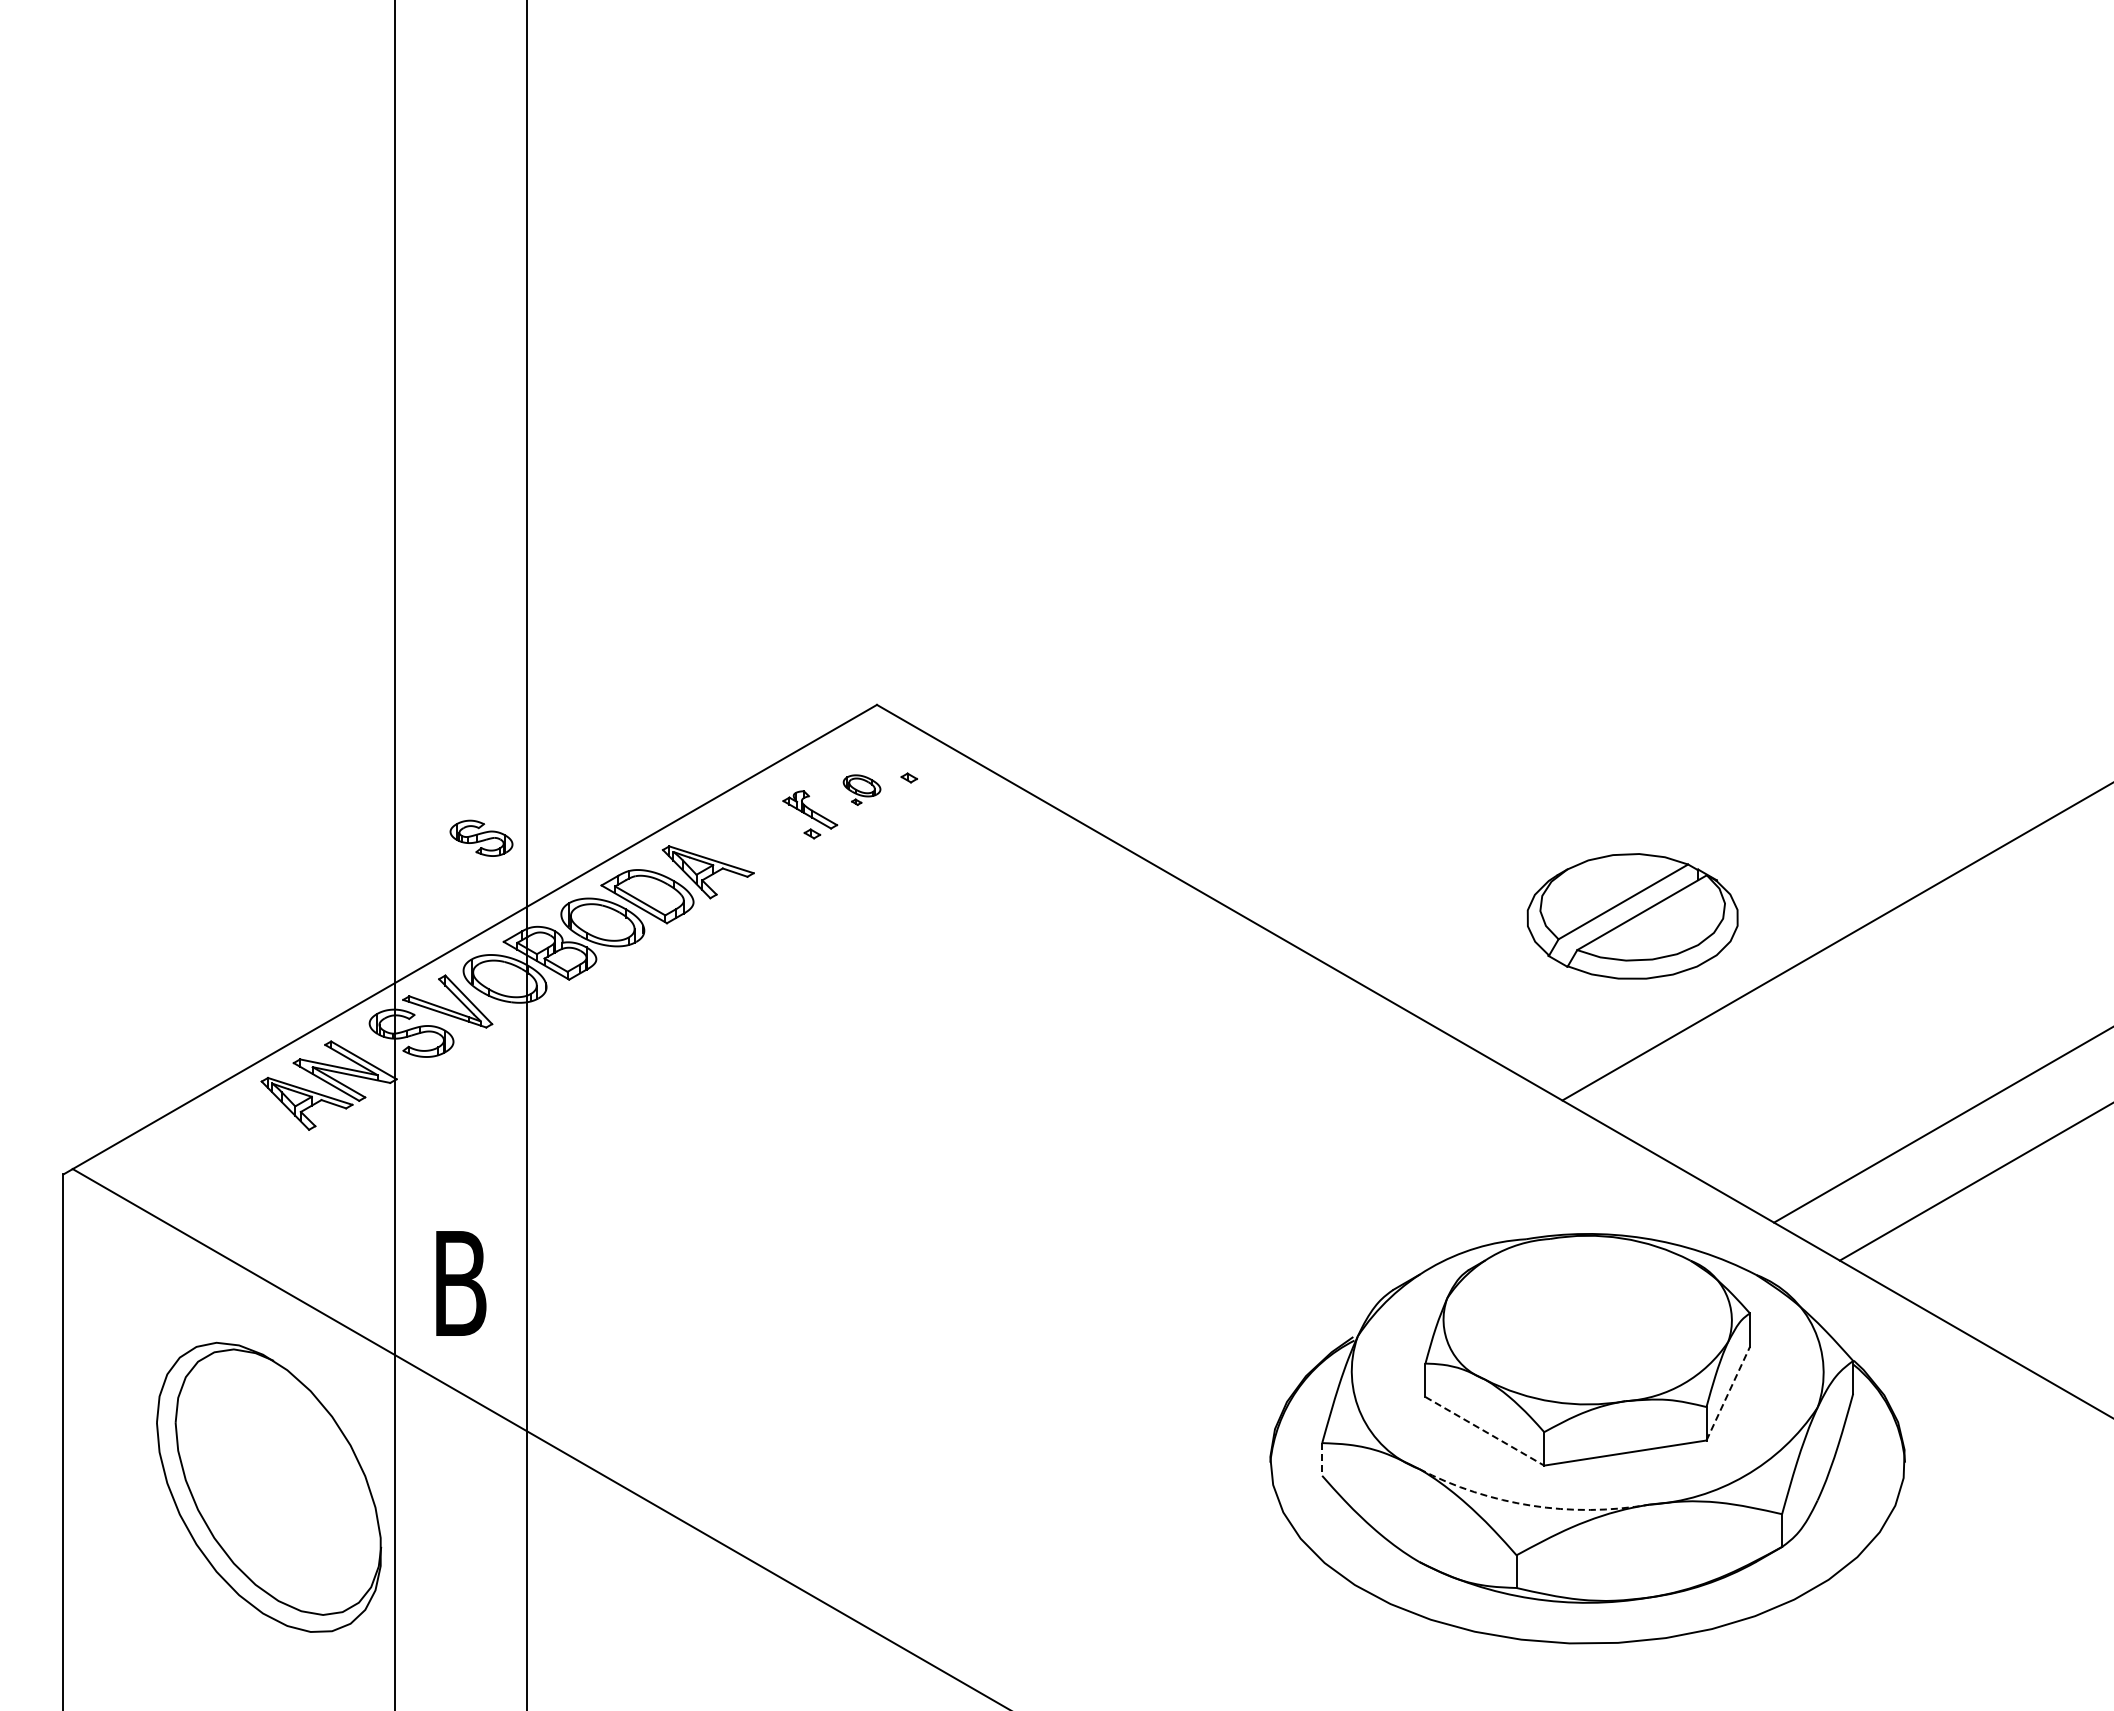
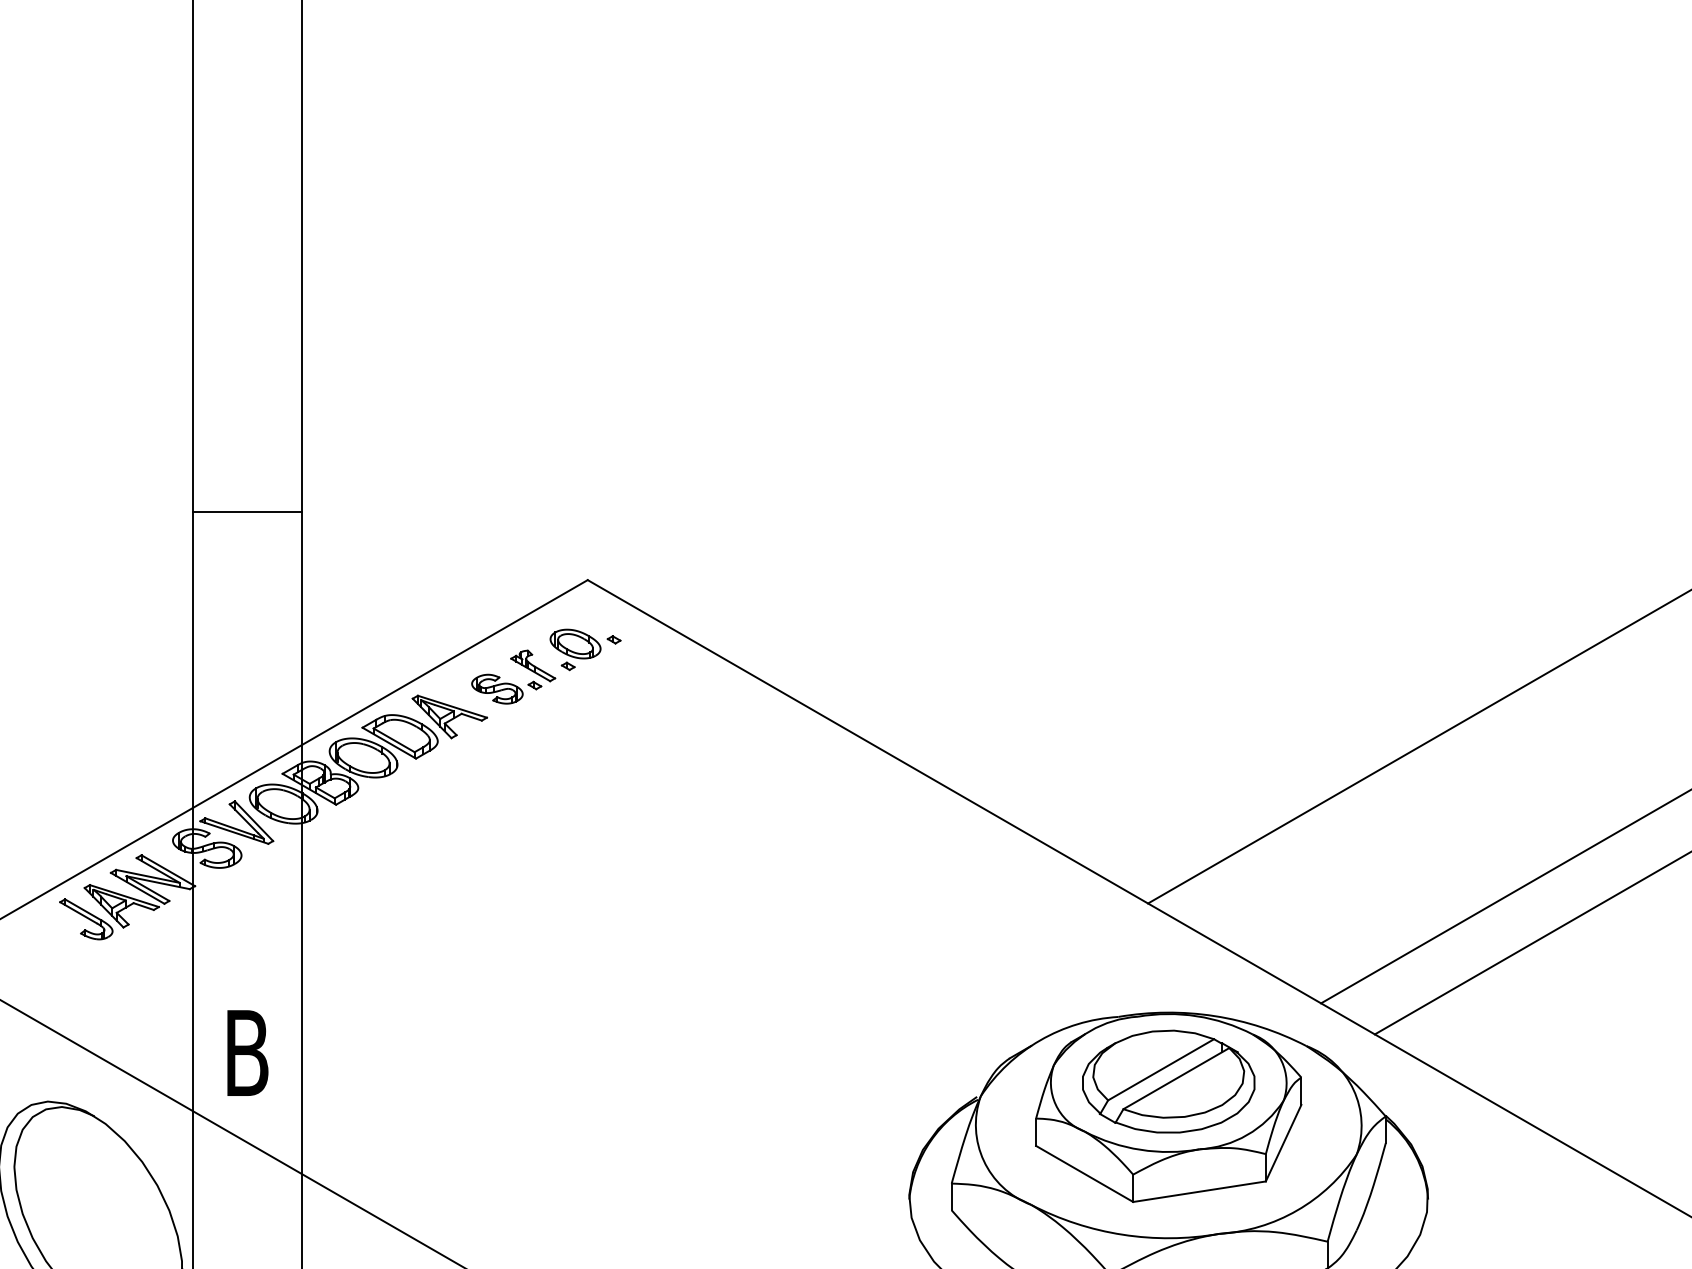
line: (460, 621) -> (247, 511), added
part: (861, 789) -> (575, 649), size x1.67
part: (481, 837) -> (497, 688), moved
part: (1632, 916) -> (1168, 1081), moved
part: (263, 1119) -> (86, 919), added
line: (1728, 1393) -> (1283, 1143), dashed -> solid
line: (1484, 1431) -> (1084, 1174), dashed -> solid
line: (1322, 1459) -> (951, 1196), dashed -> solid
arc: (1531, 1505) -> (1122, 1234), dashed -> solid

